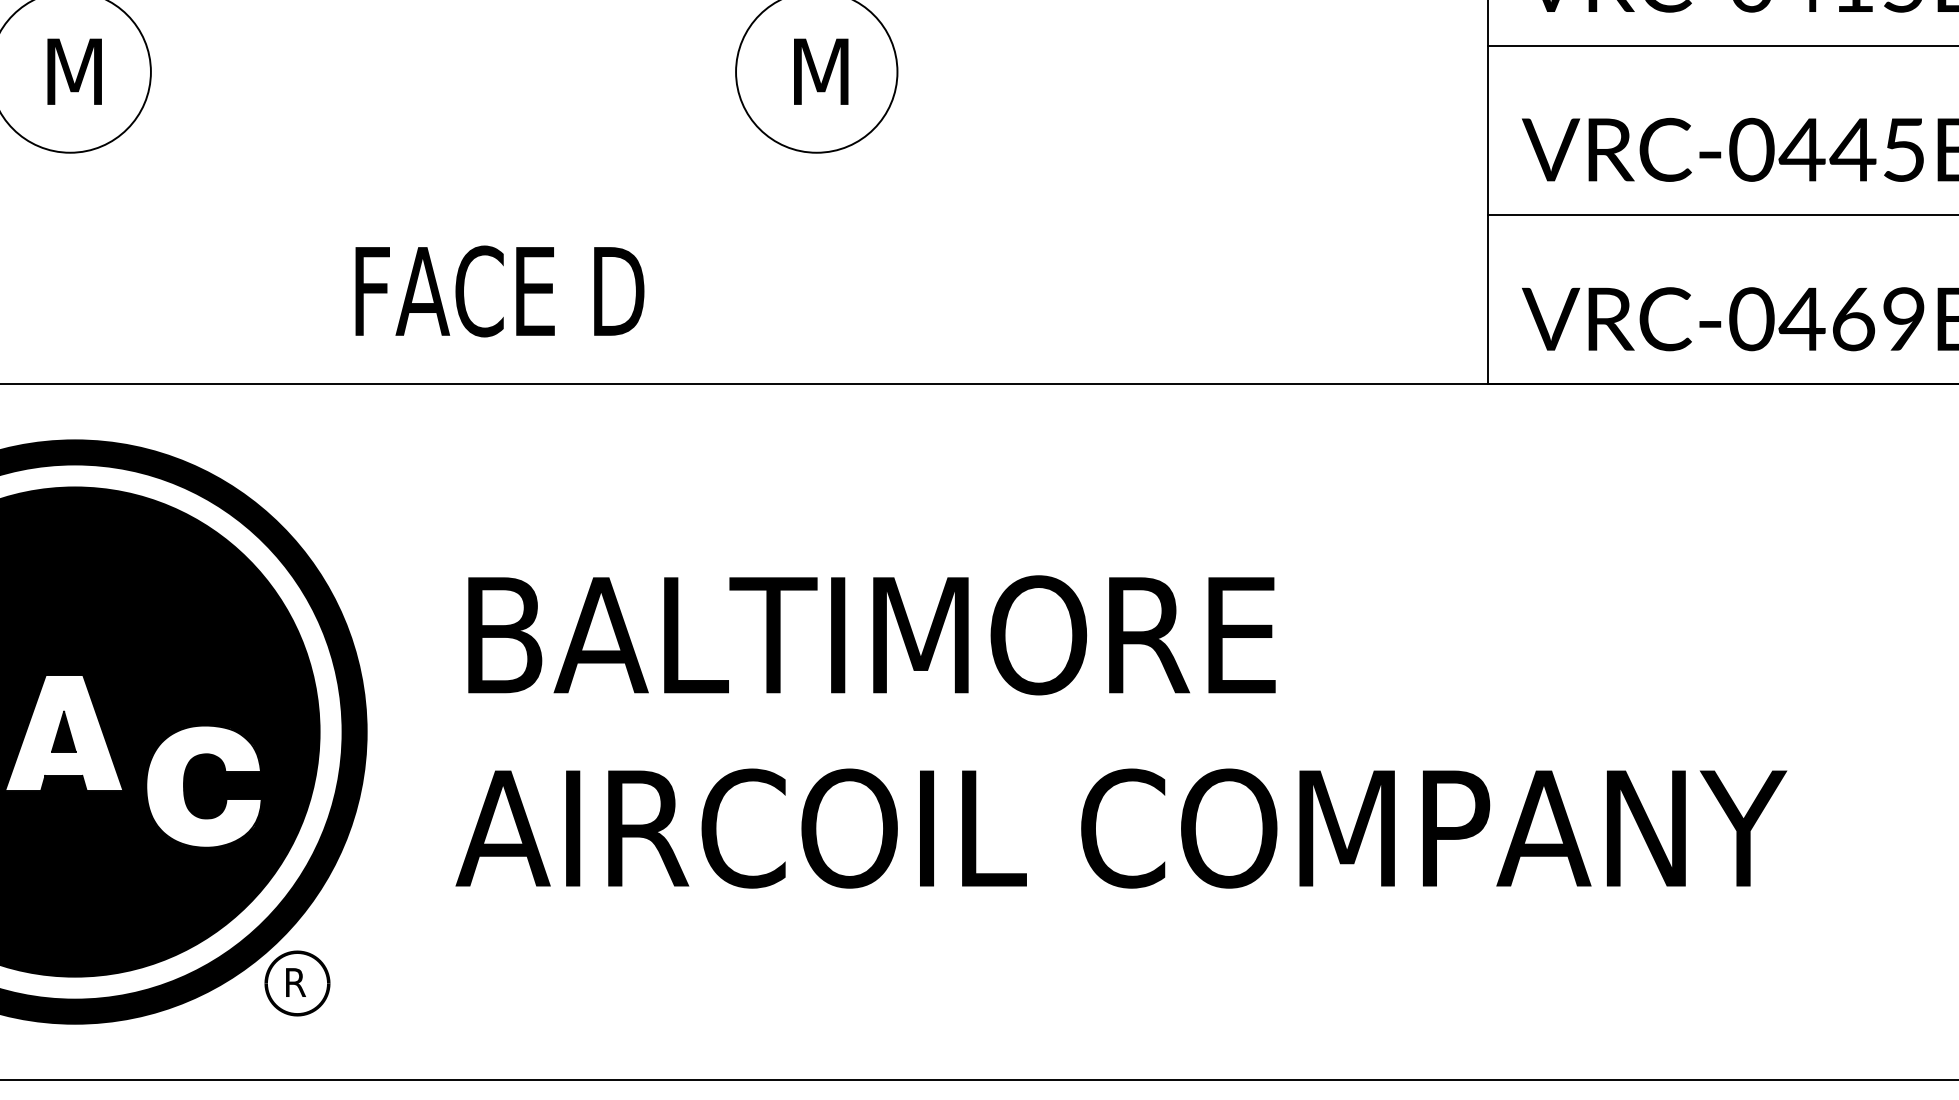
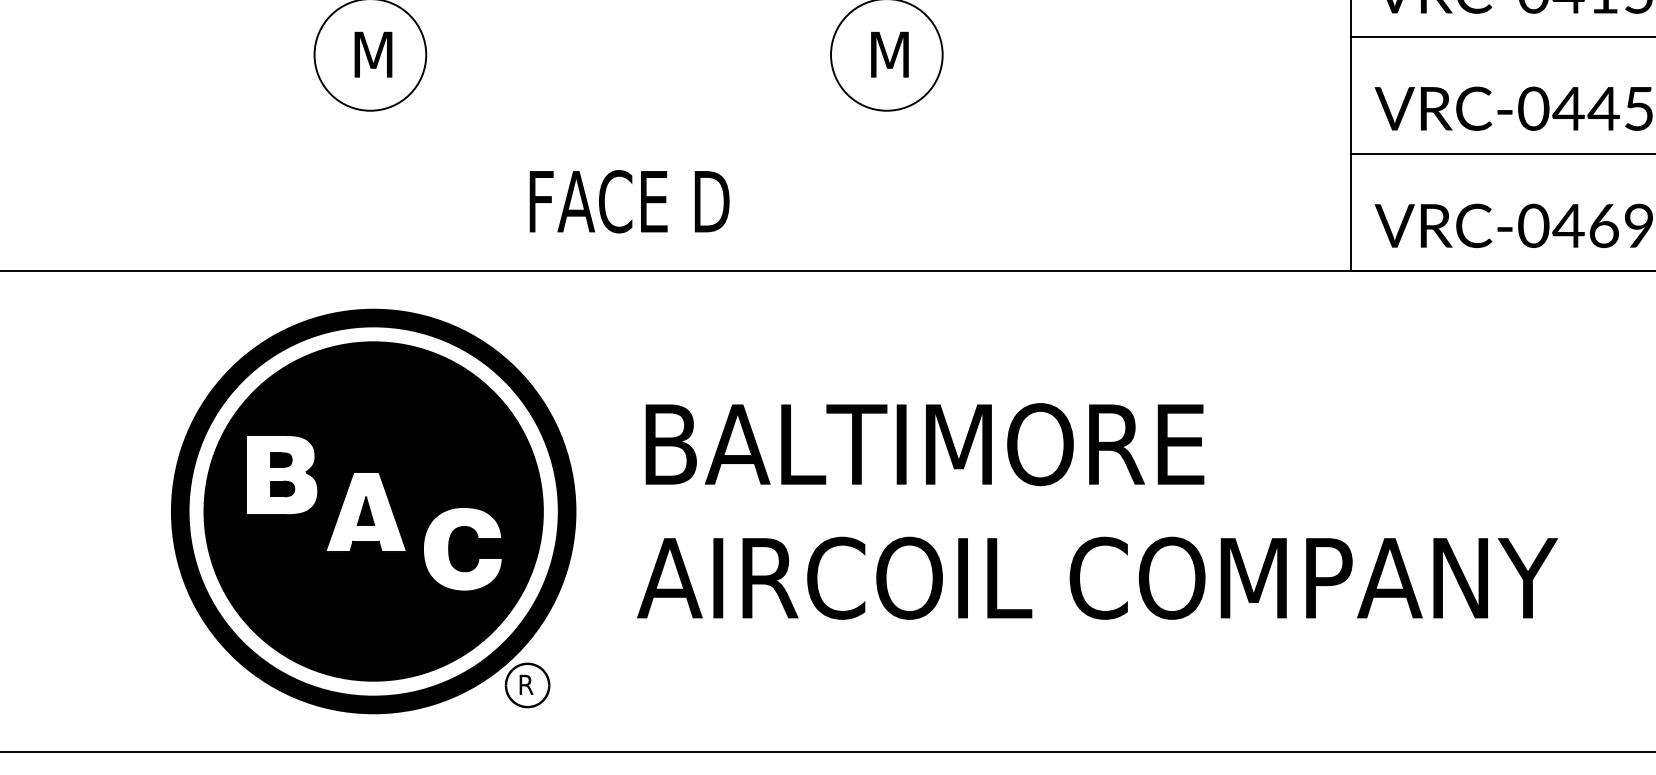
text: (499, 291) -> (629, 201), moved

